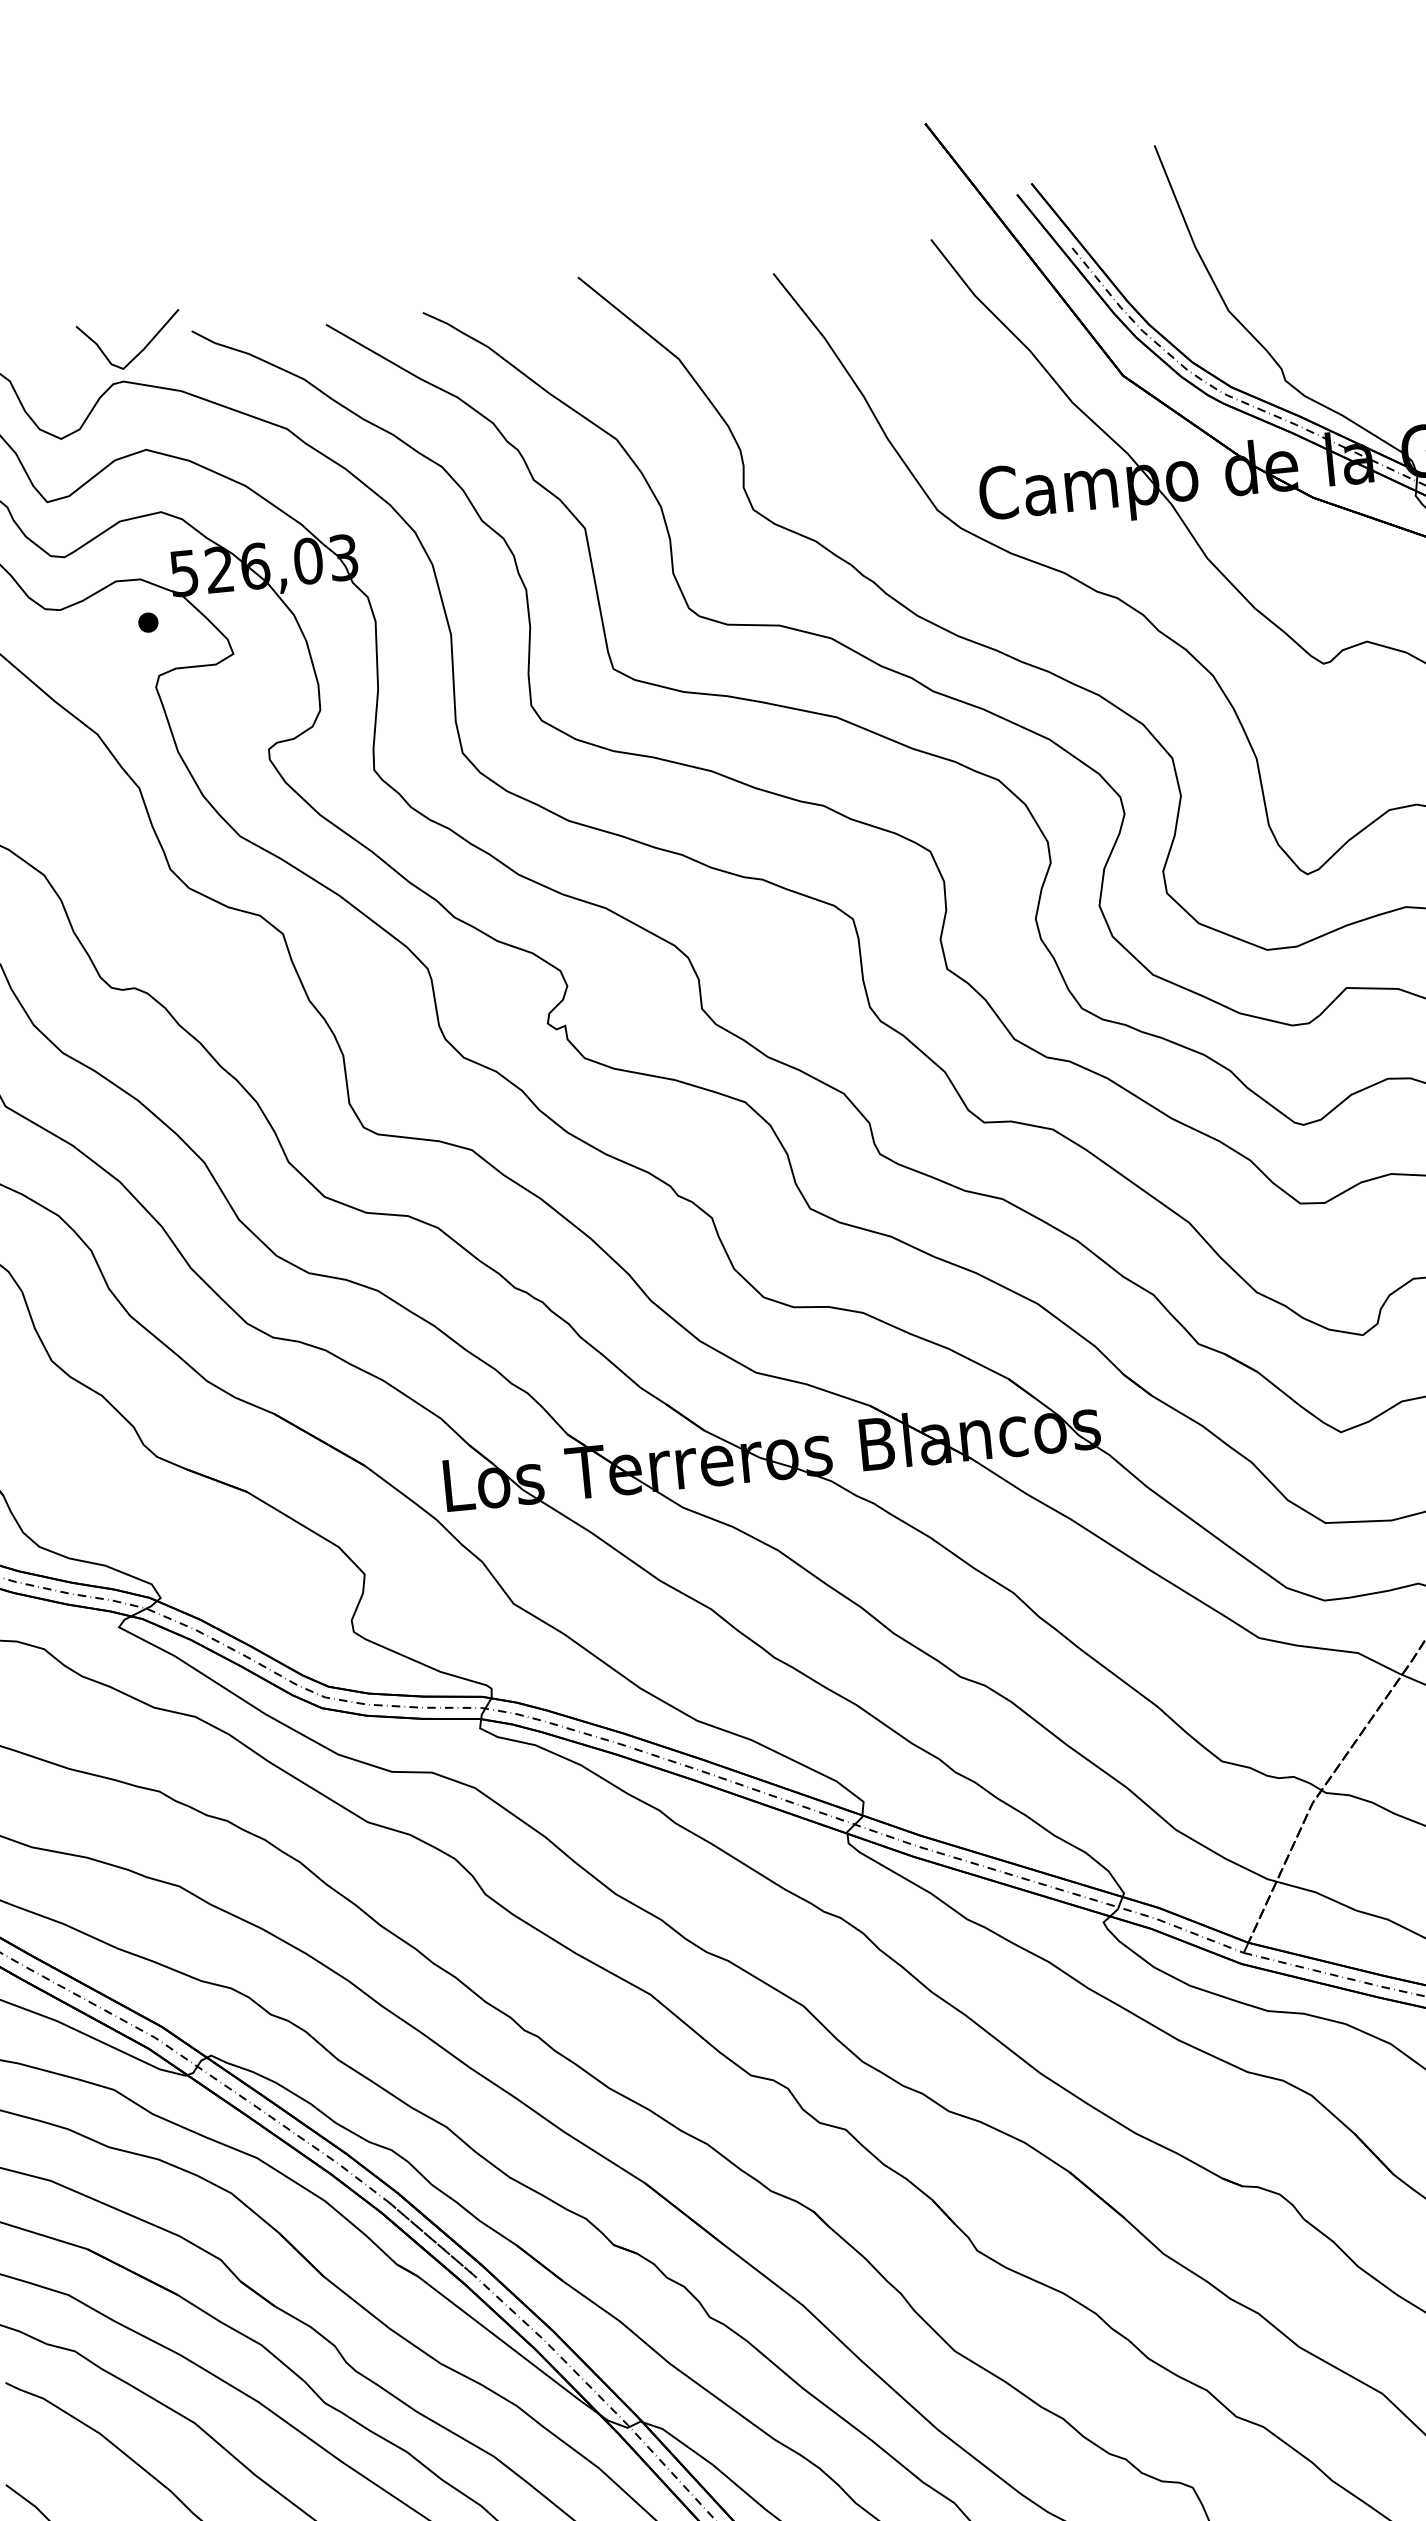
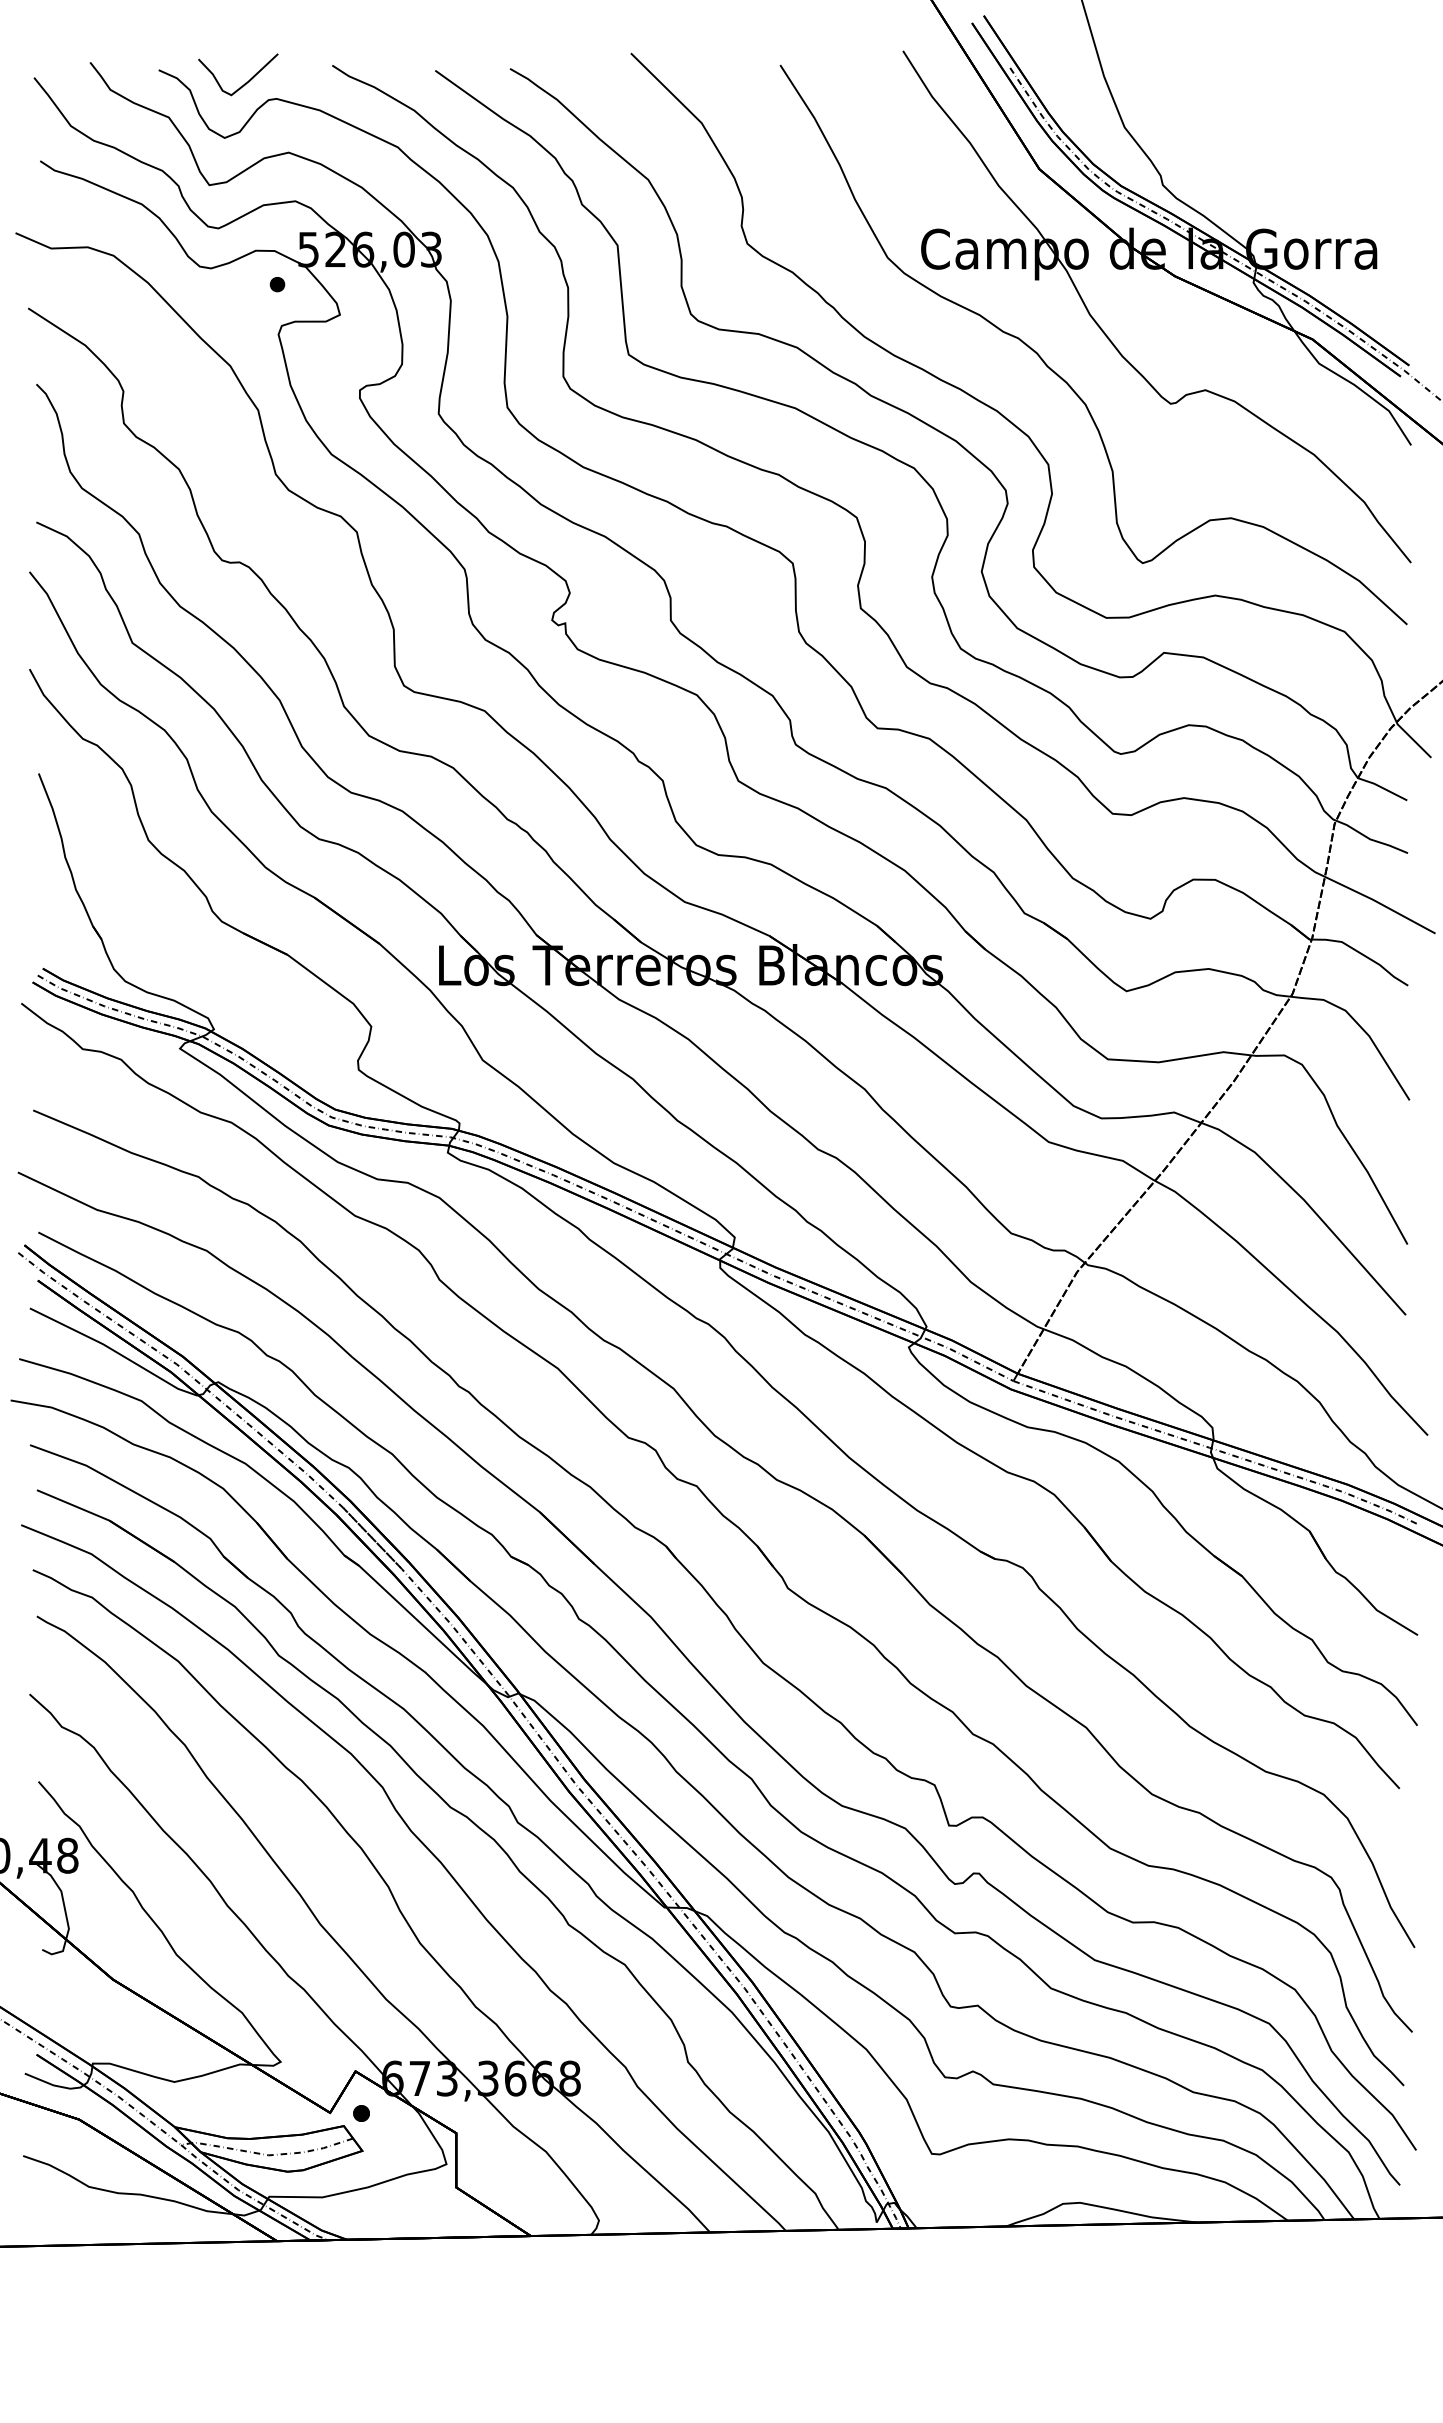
curve: (140, 350) -> (245, 82), moved

